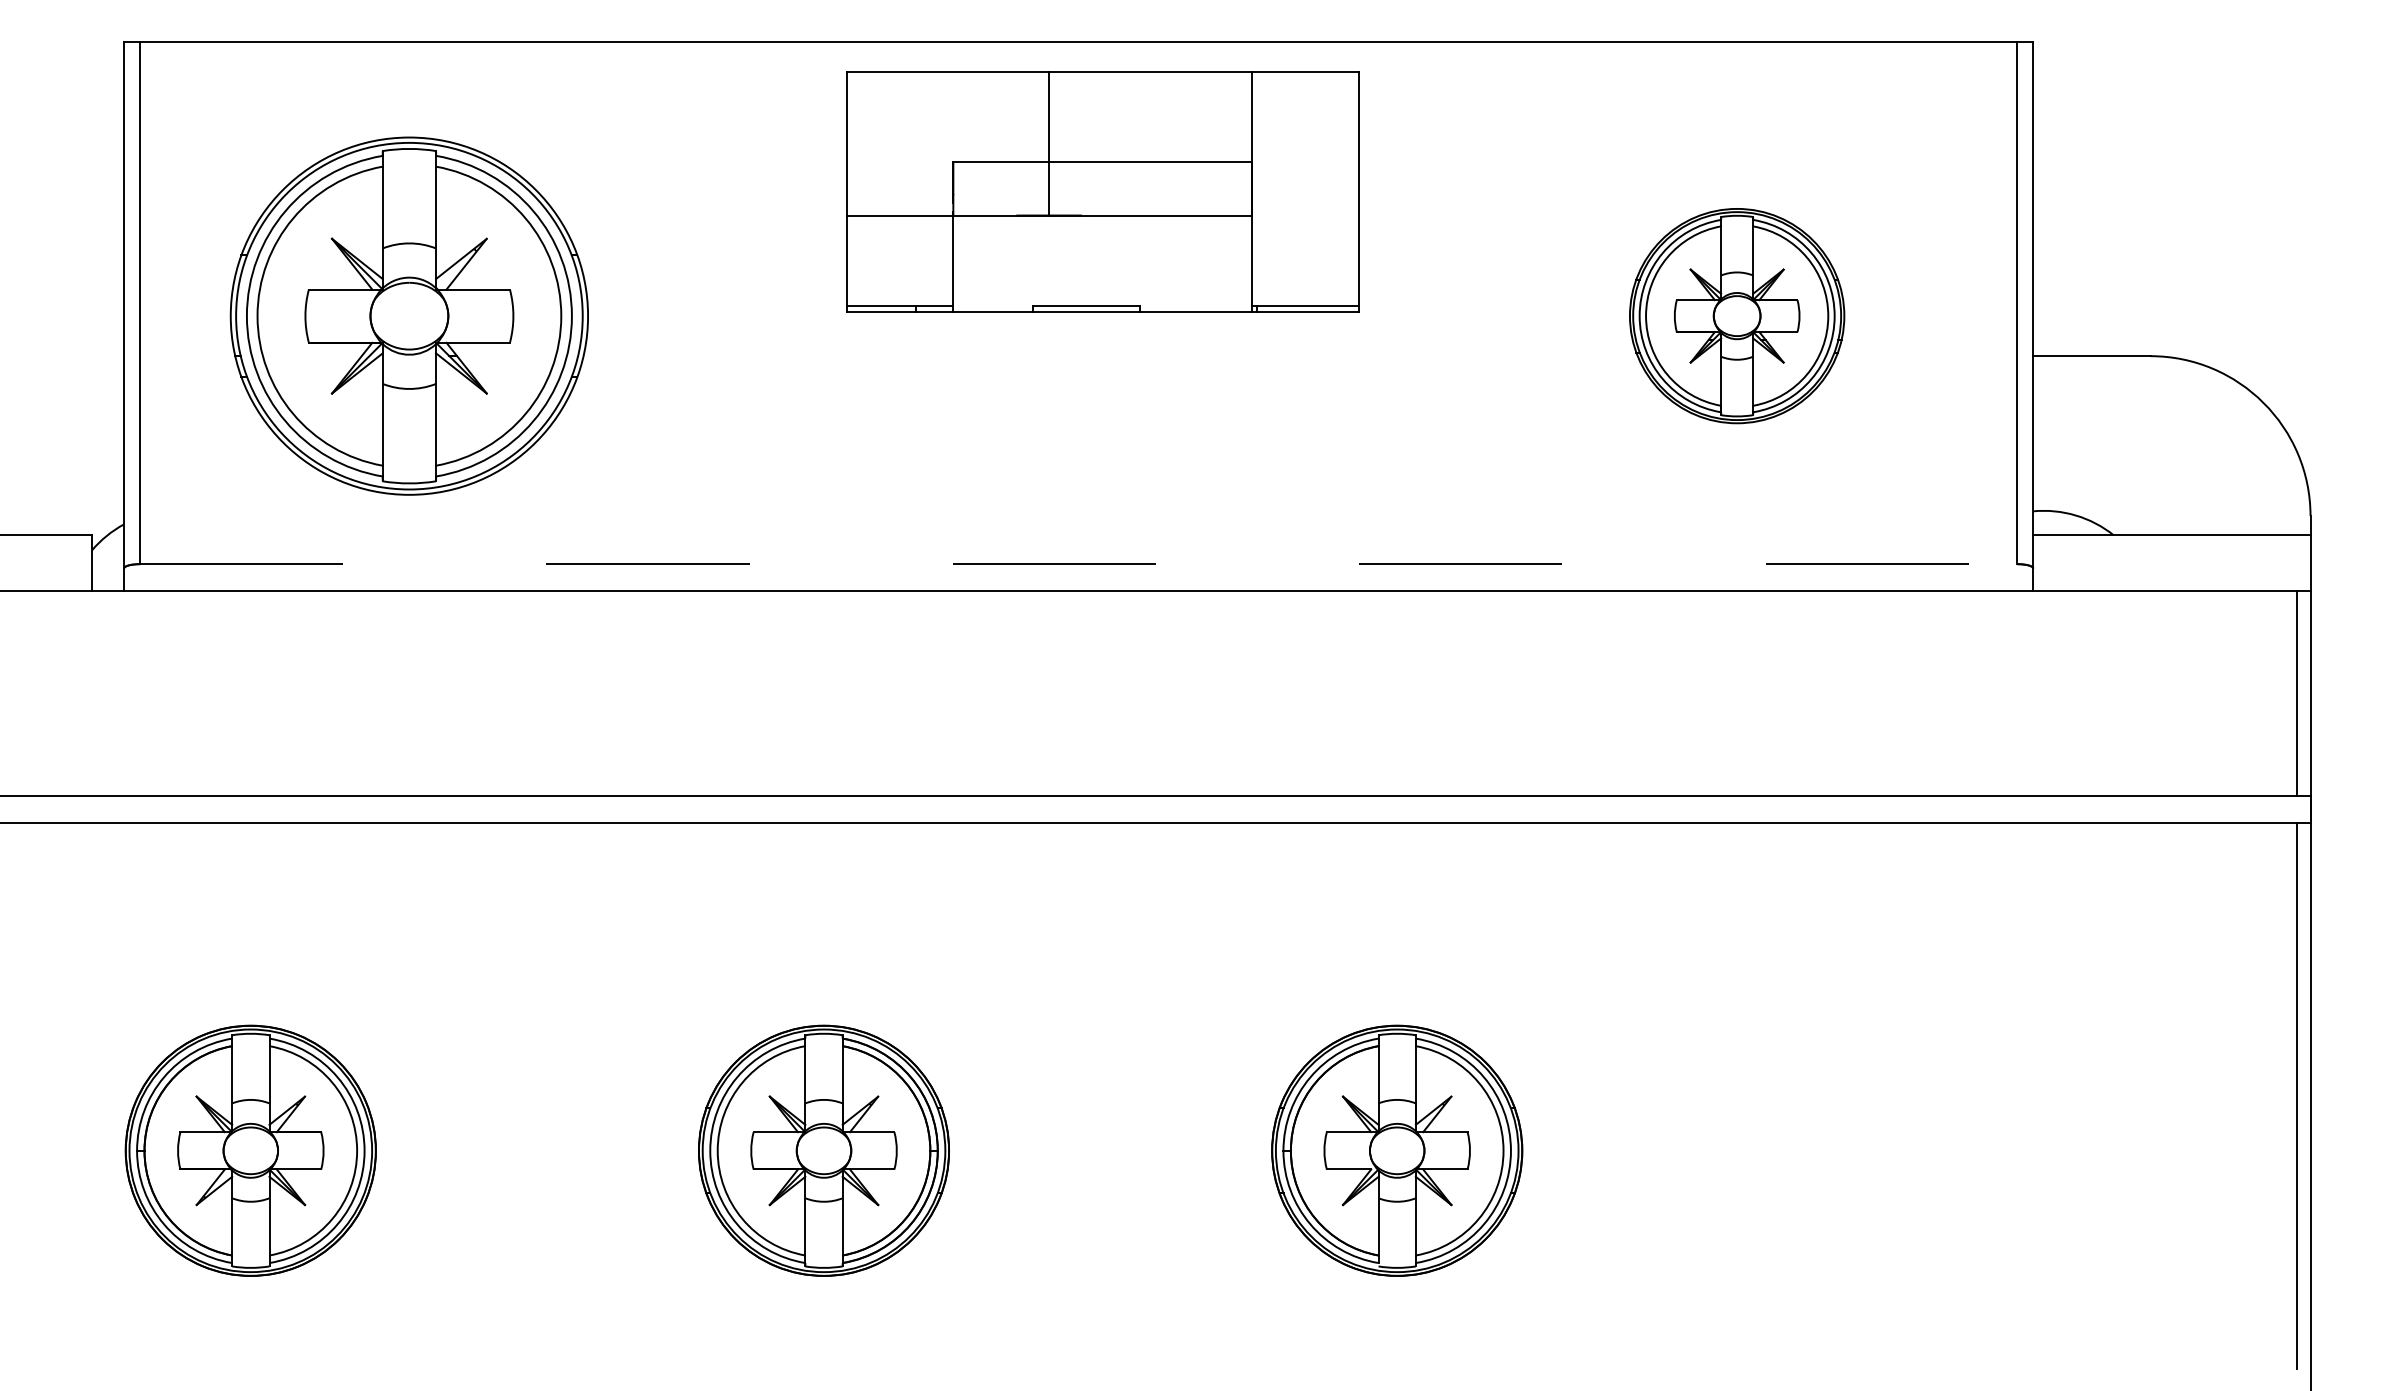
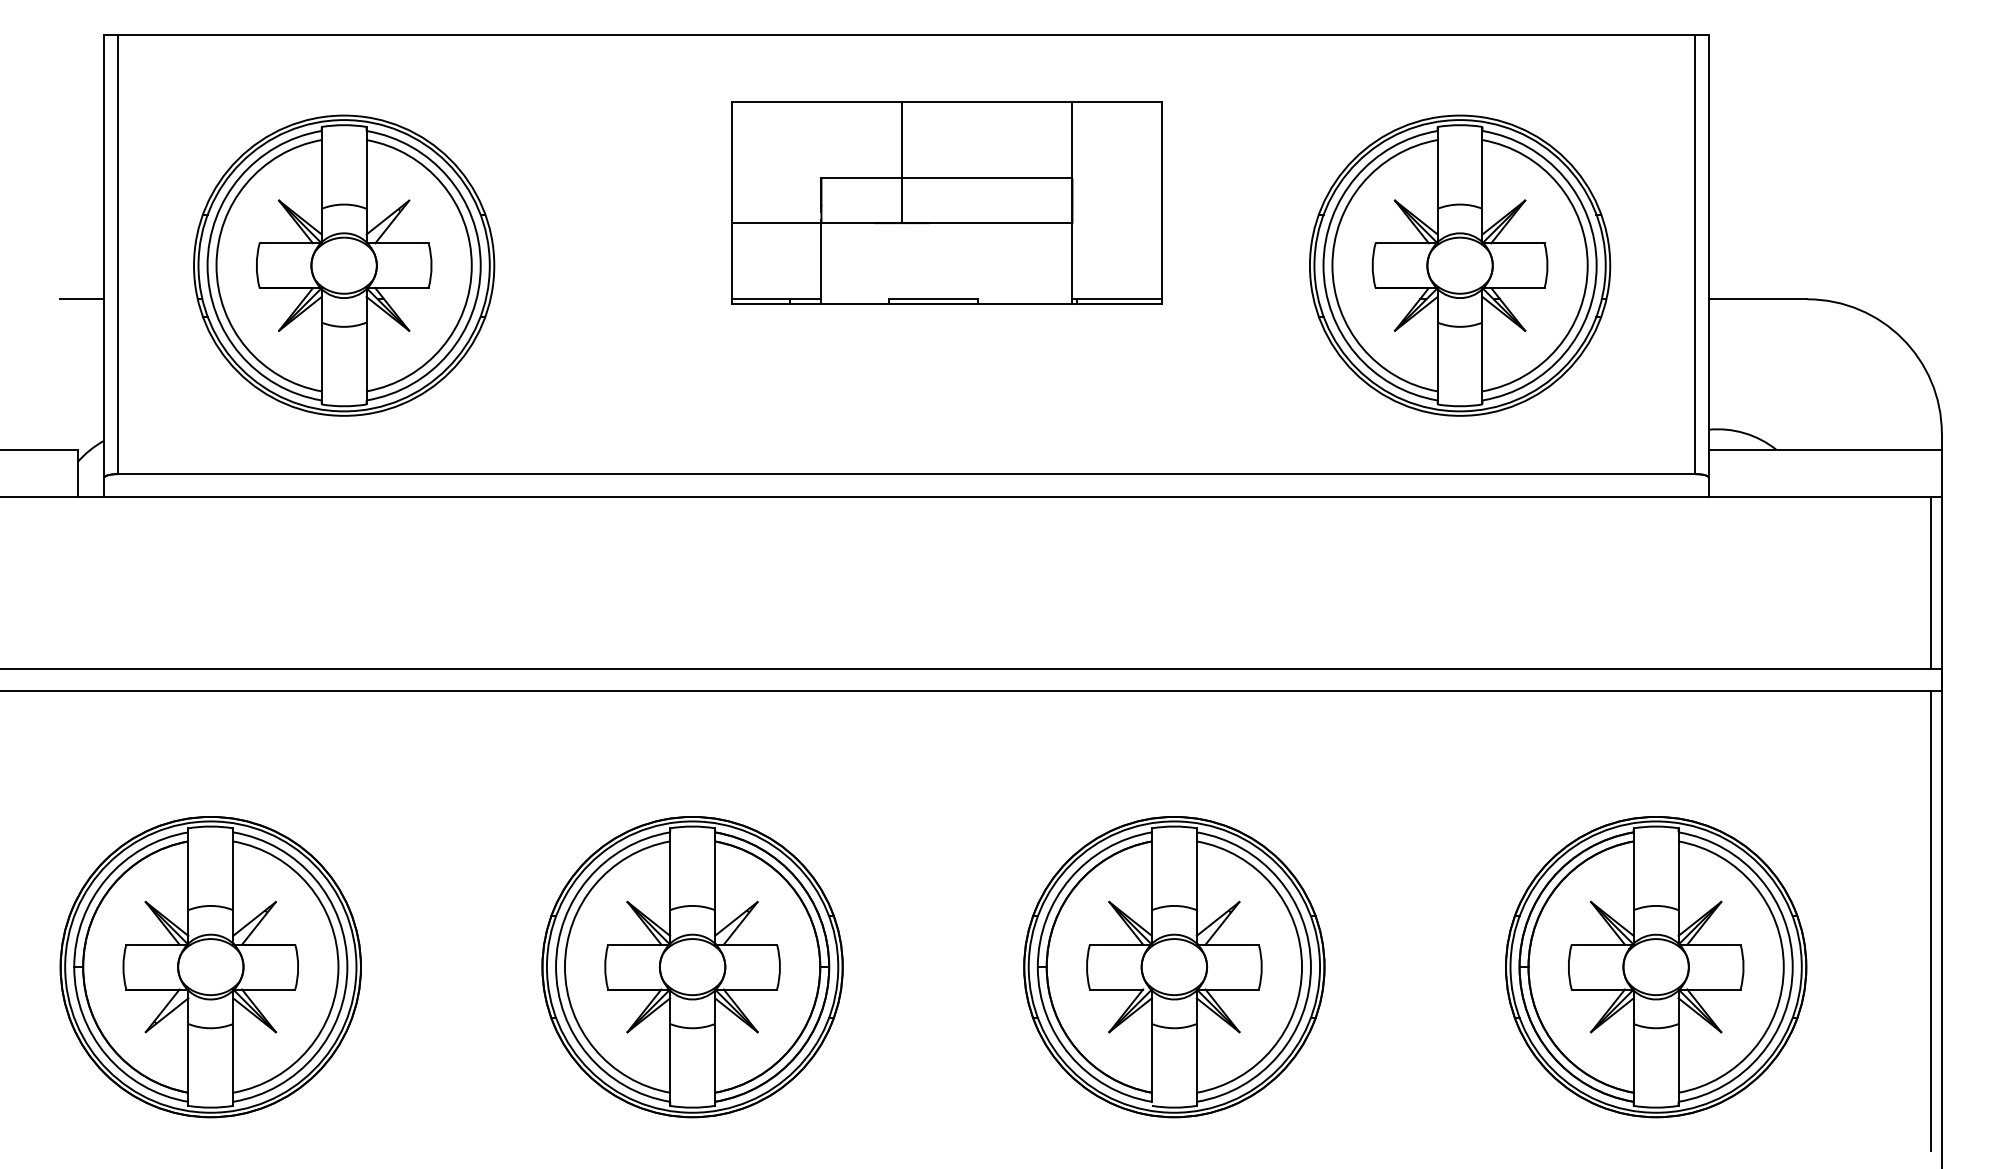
part: (1102, 191) -> (946, 202), moved
part: (1736, 315) -> (1459, 265), size x1.67
line: (97, 356) -> (82, 299), added
line: (1078, 564) -> (906, 474), dashed -> solid
part: (250, 1150) -> (210, 966), size x1.43
part: (823, 1150) -> (692, 966), size x1.43
part: (1396, 1150) -> (1173, 966), size x1.43
part: (1970, 1150) -> (1656, 966), added

